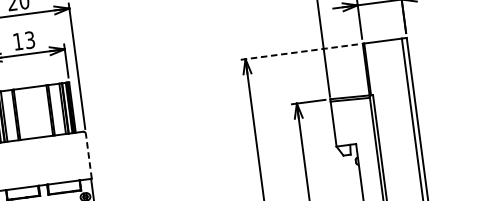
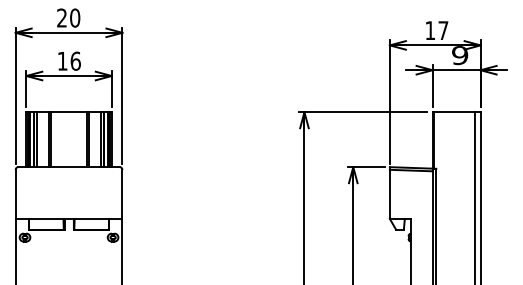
text: (29, 39) -> (75, 60), 13 -> 16
line: (298, 52) -> (362, 112), dashed -> solid
line: (88, 156) -> (122, 194), dashed -> solid

